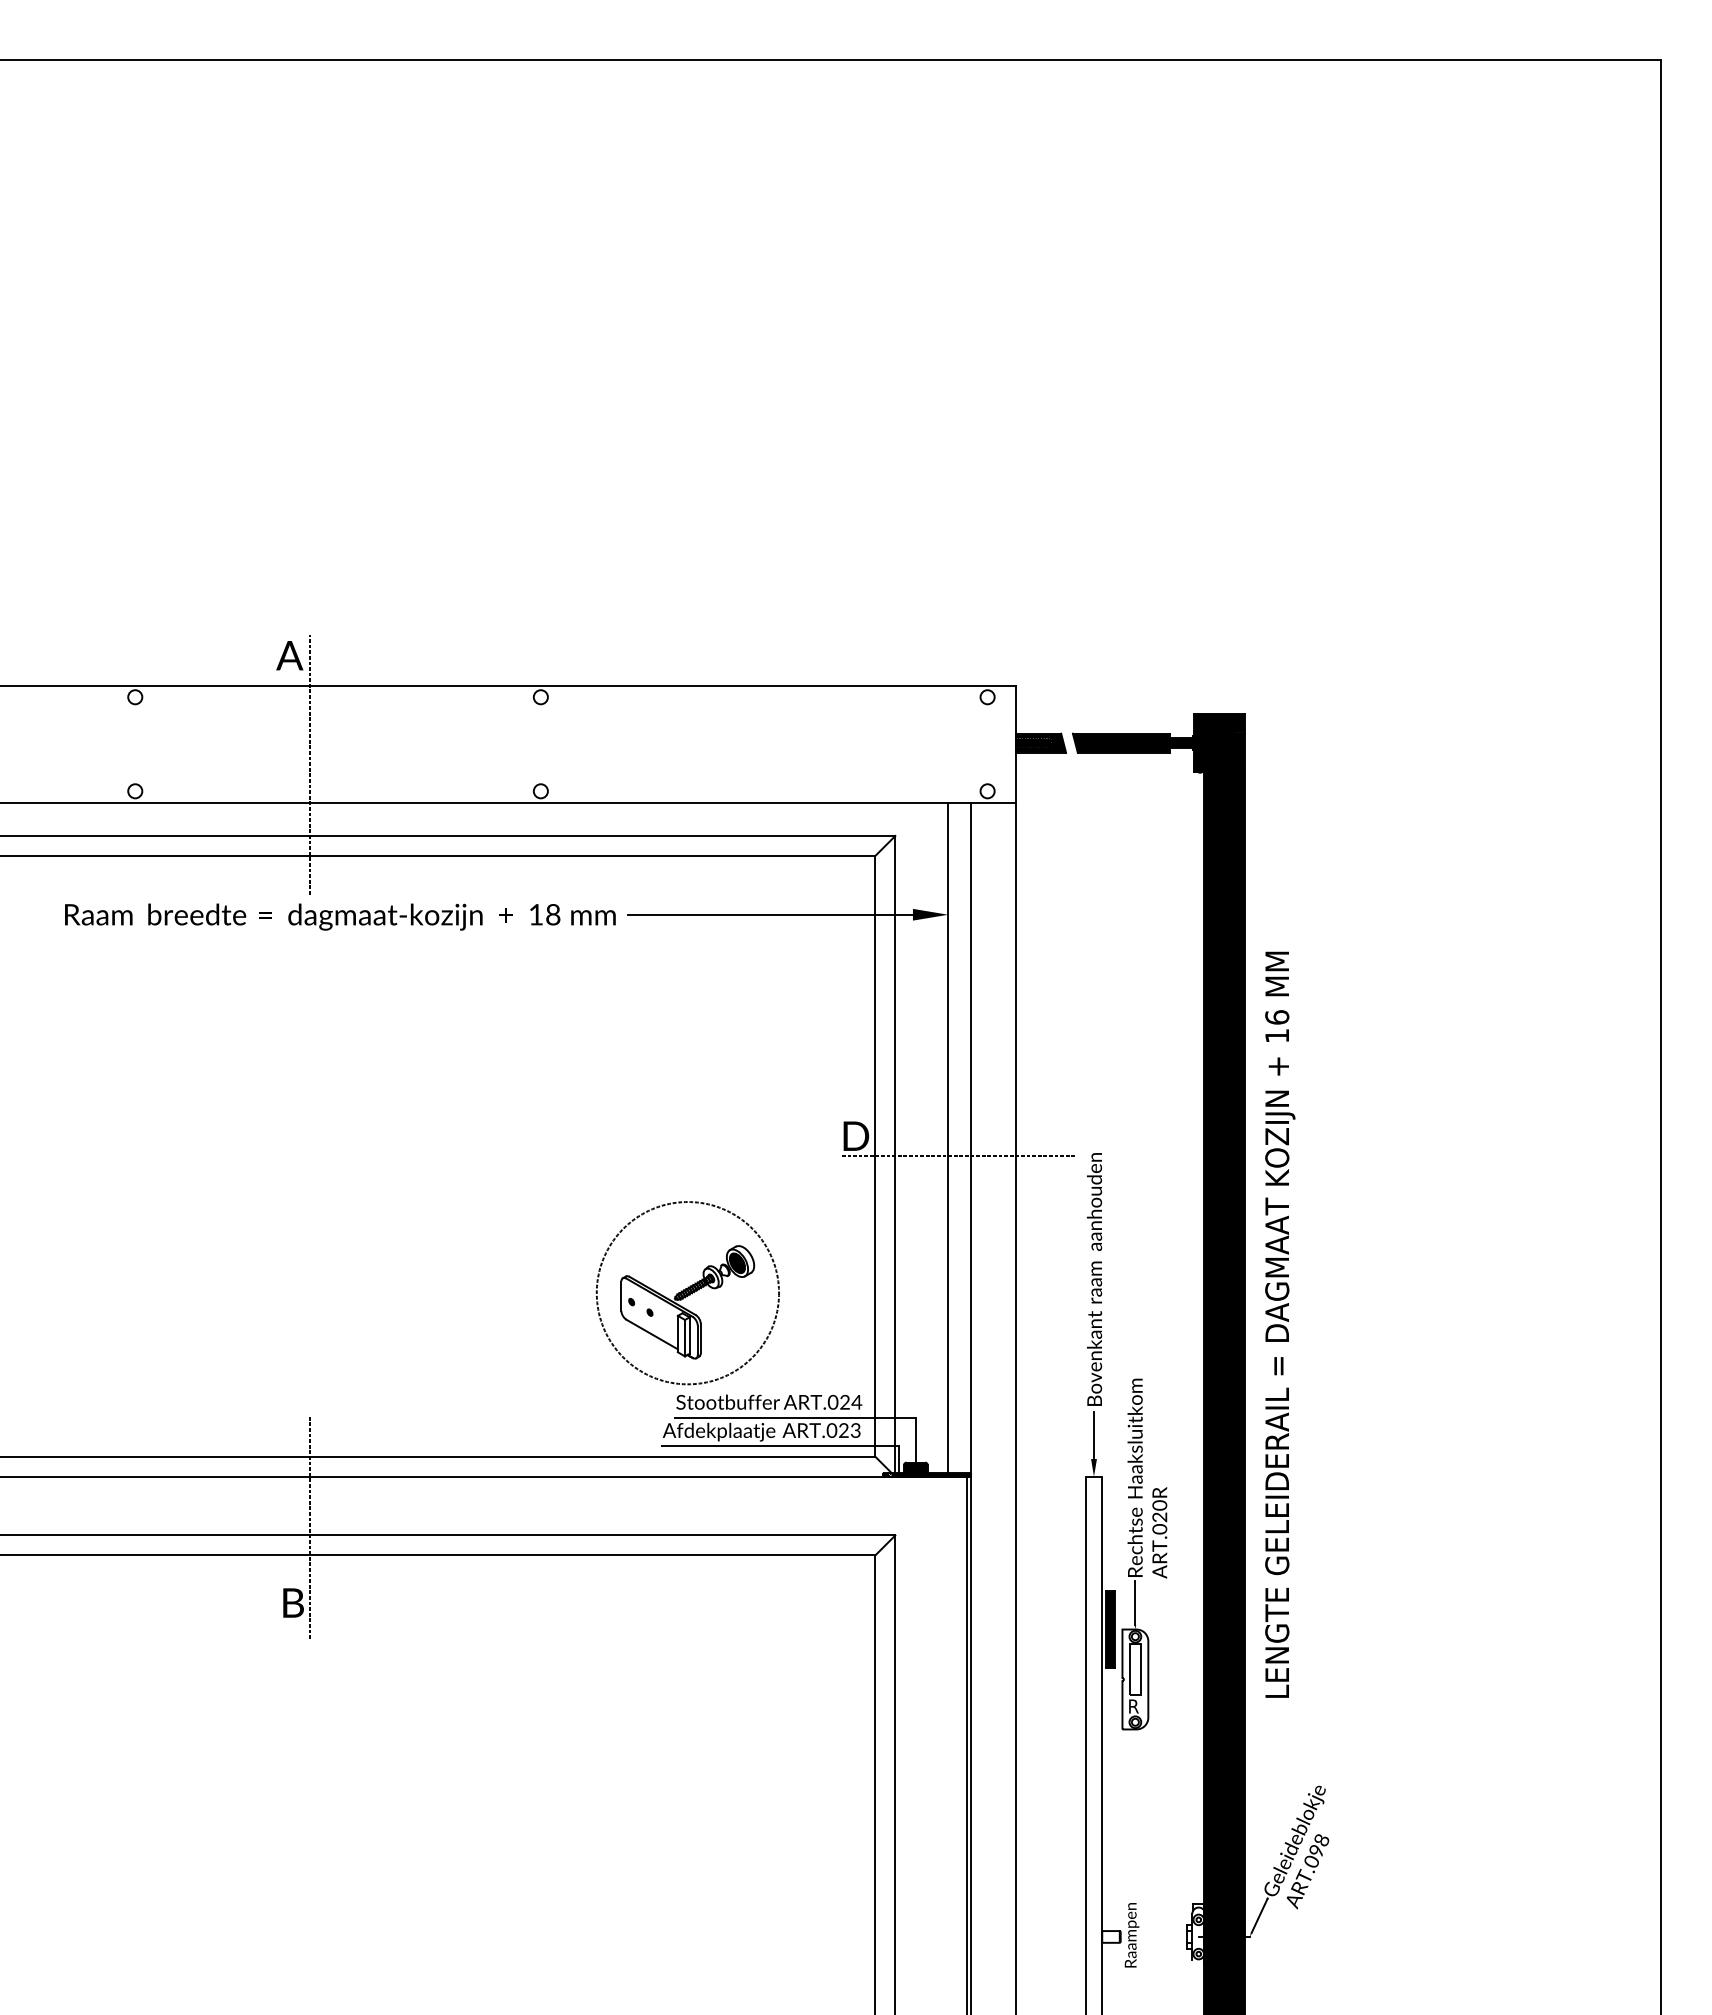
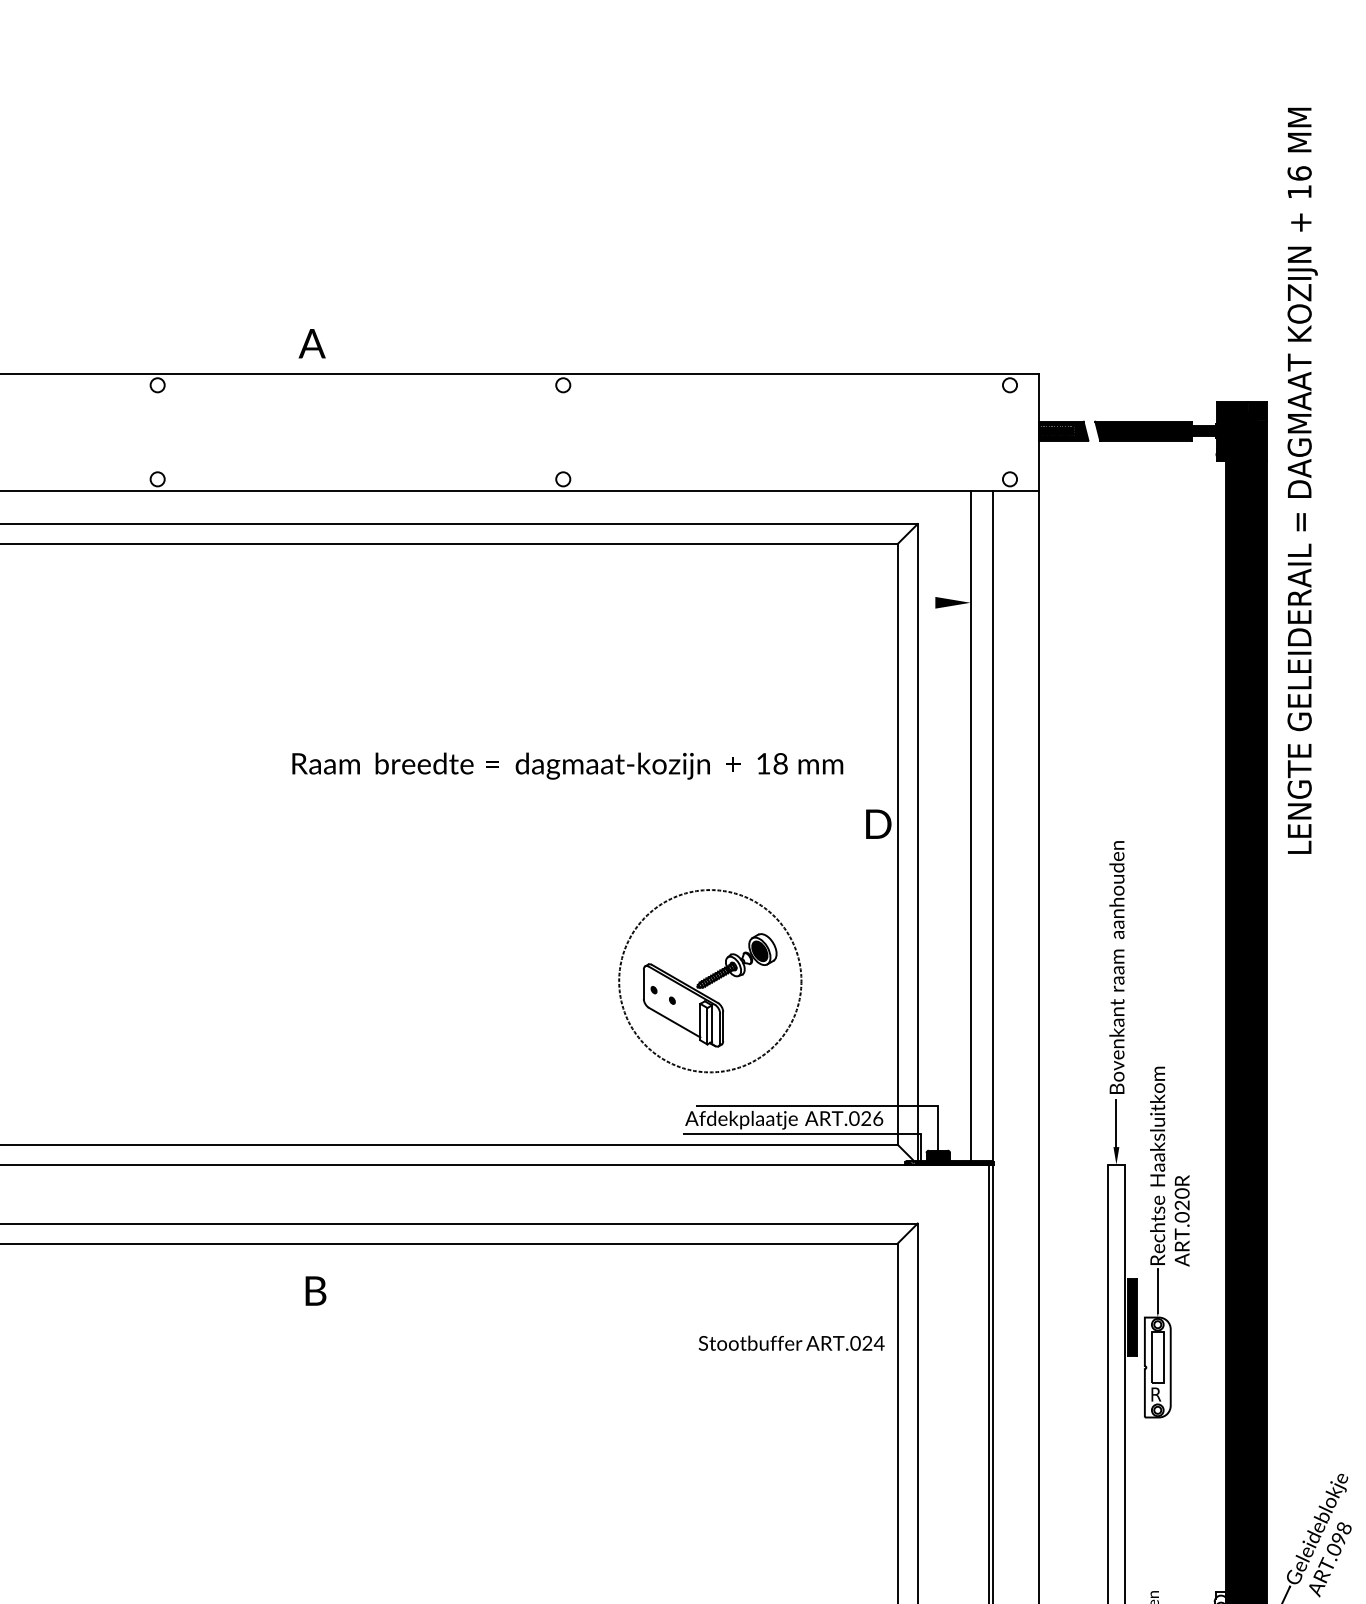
line: (310, 764) -> (332, 452), removed
line: (770, 914) -> (792, 602), removed
text: (340, 916) -> (567, 765), moved
line: (957, 1156) -> (979, 844), removed
text: (1280, 1324) -> (1302, 480), moved
text: (769, 1401) -> (791, 1342), moved
text: (855, 1430) -> (877, 1118), ART.023 -> ART.026
line: (310, 1526) -> (332, 1214), removed

